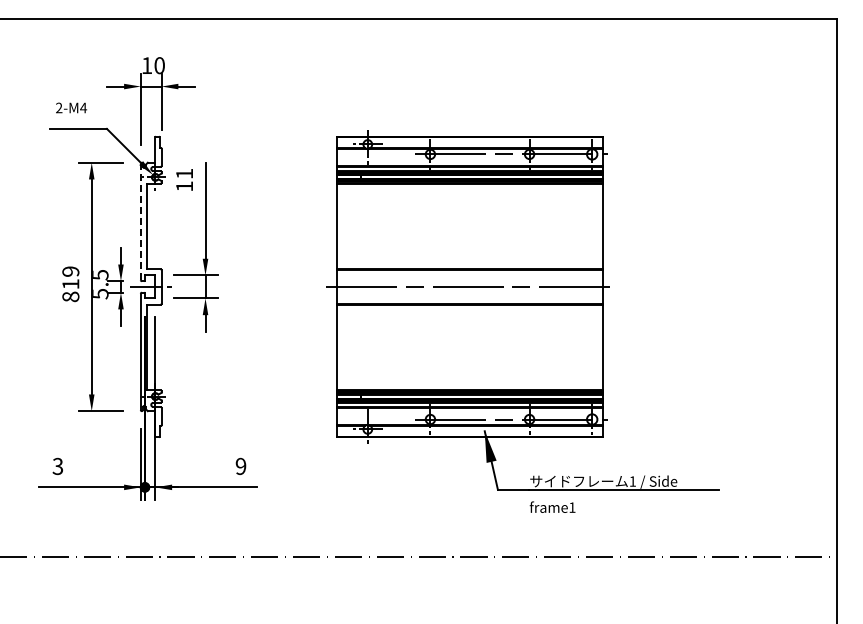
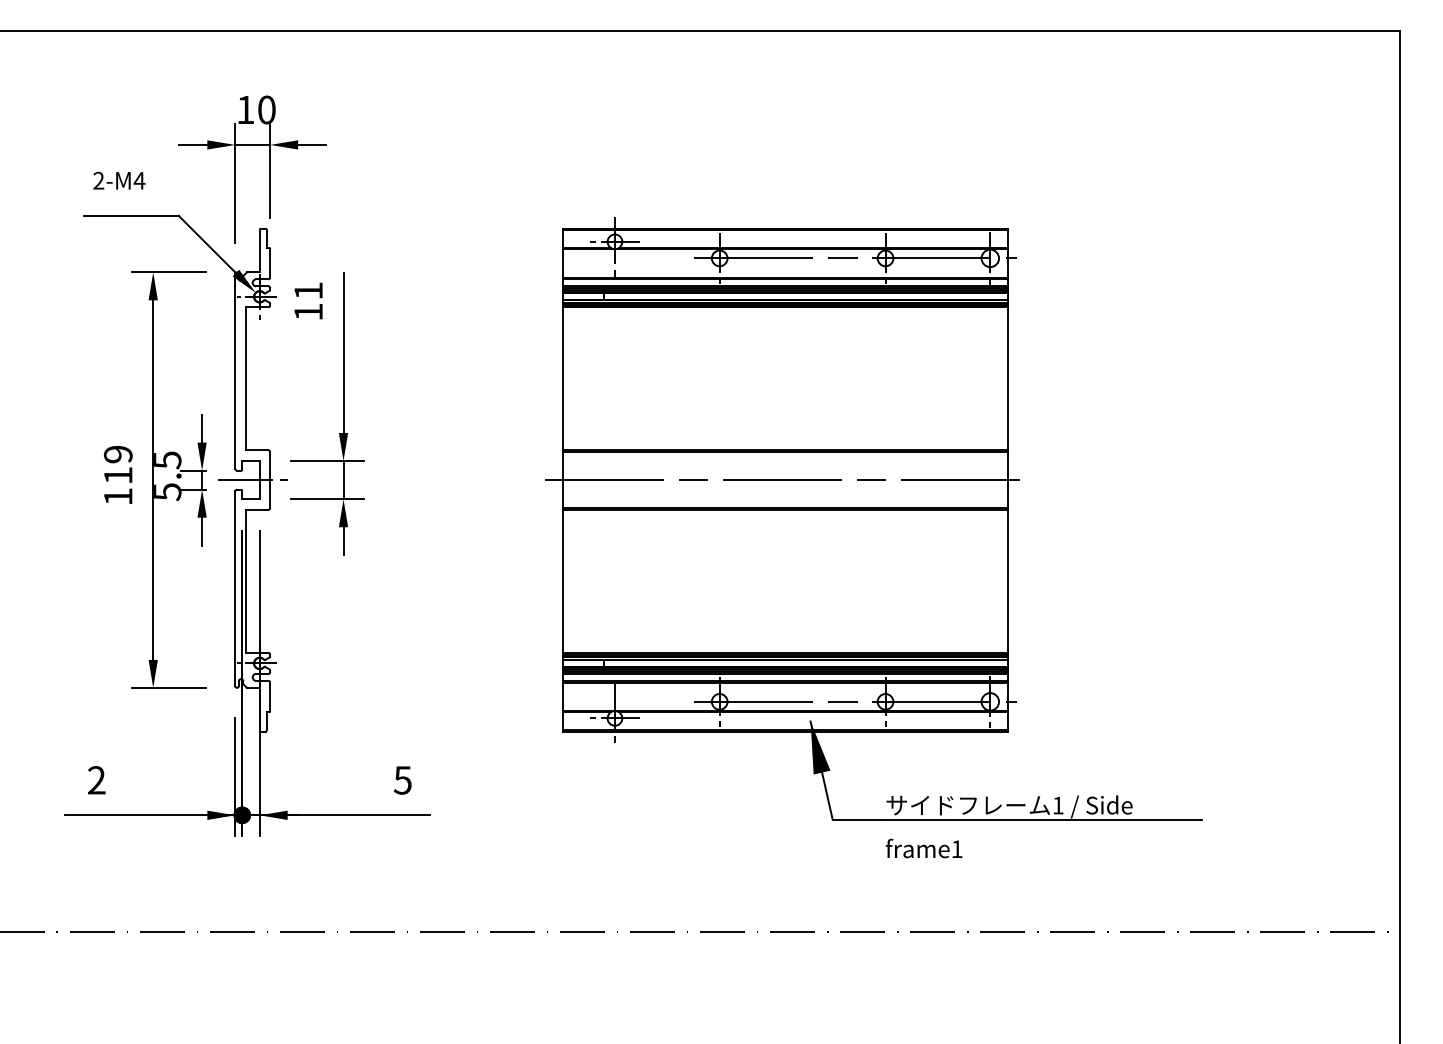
line: (140, 221) -> (234, 370), dashed -> solid
text: (70, 296) -> (117, 496), 819 -> 119
text: (240, 465) -> (402, 778), 9 -> 5
text: (57, 466) -> (95, 780), 3 -> 2

